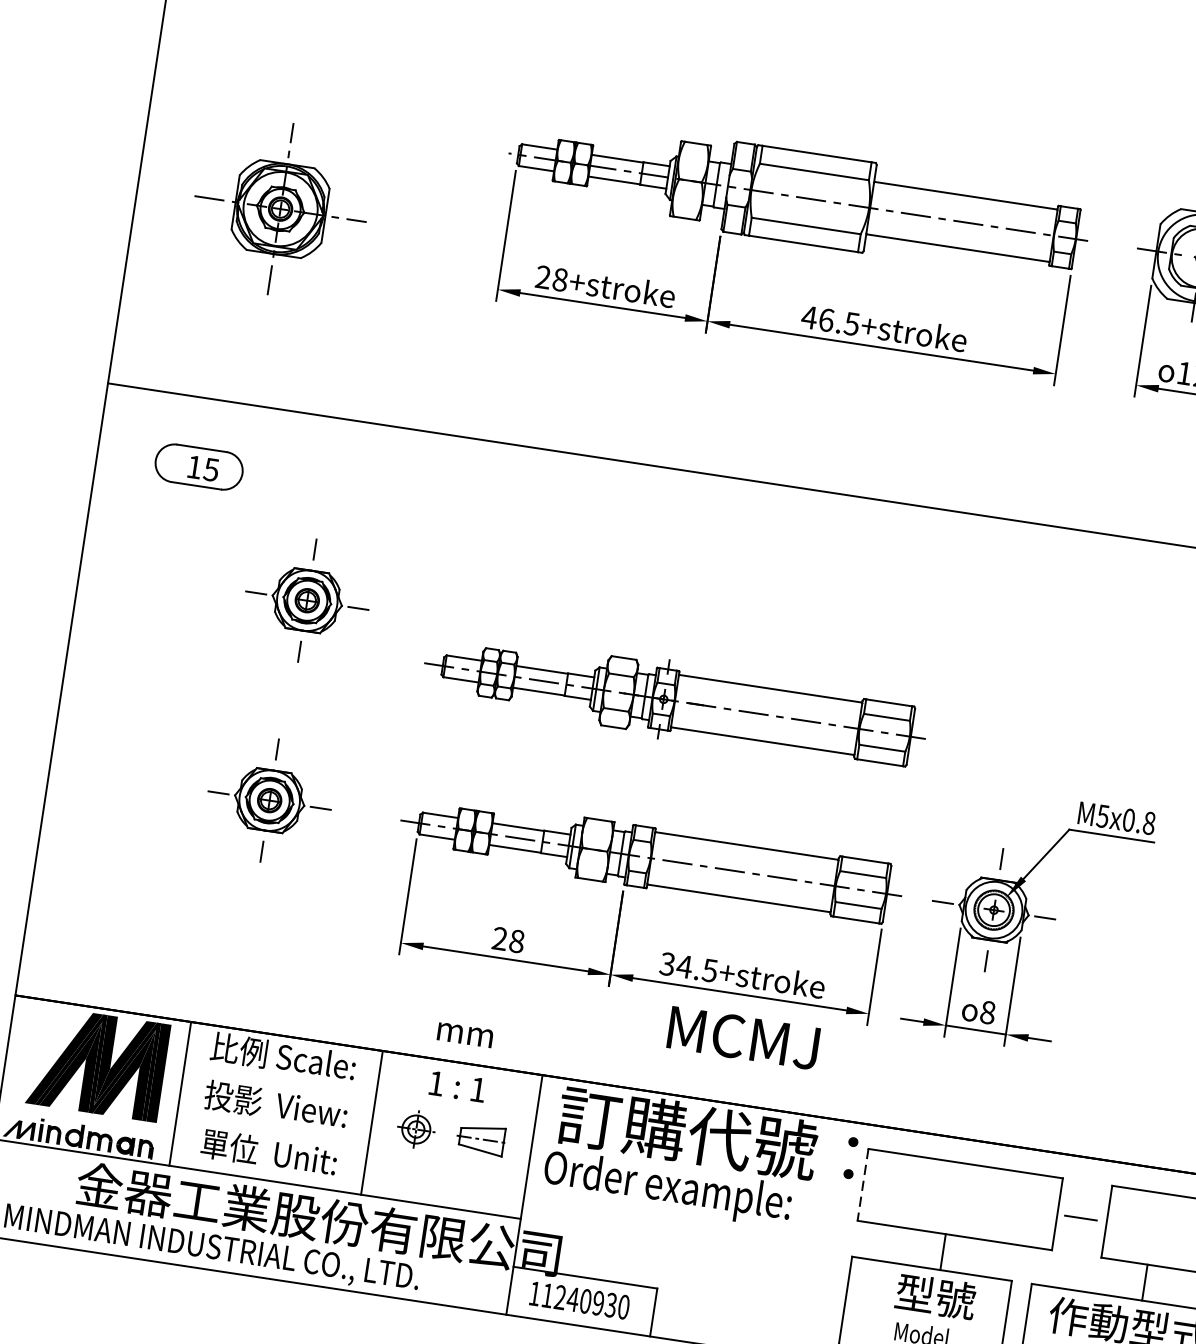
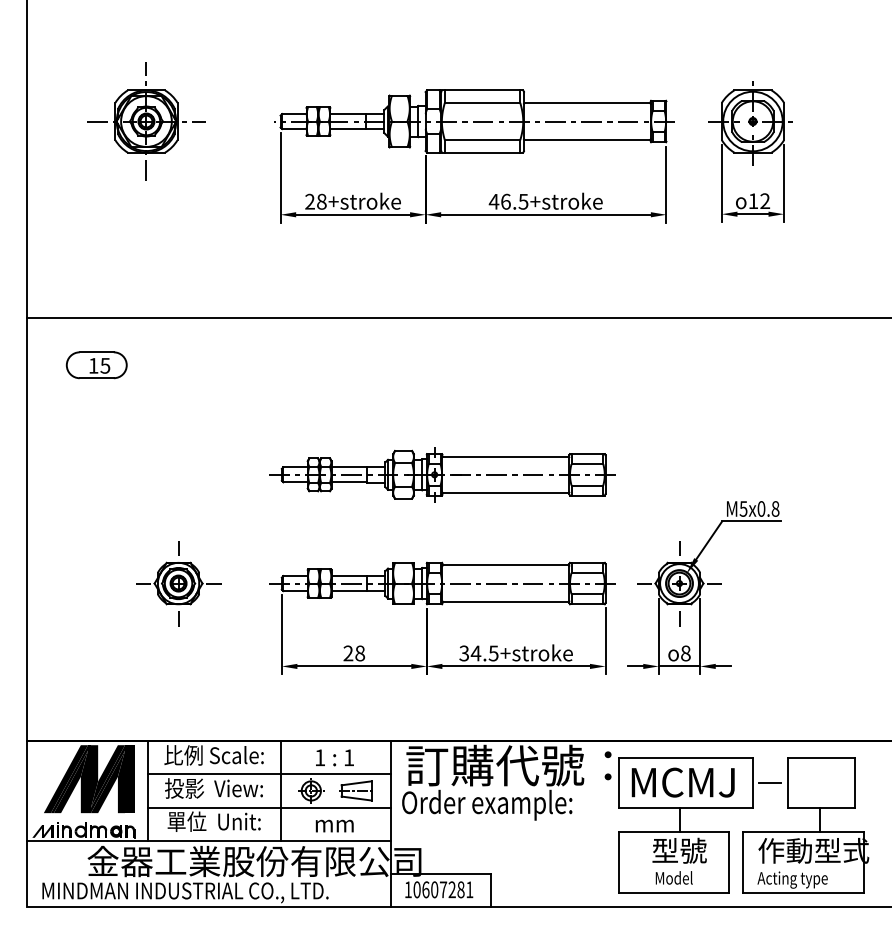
part: (280, 209) -> (146, 121), moved
part: (307, 600) -> (183, 444), removed
text: (464, 1034) -> (334, 825), moved
text: (742, 1037) -> (682, 782), moved
line: (359, 1096) -> (269, 774), added
line: (352, 1144) -> (269, 807), added
line: (863, 1184) -> (619, 782), dashed -> solid
text: (585, 1300) -> (443, 889), 11240930 -> 10607281

